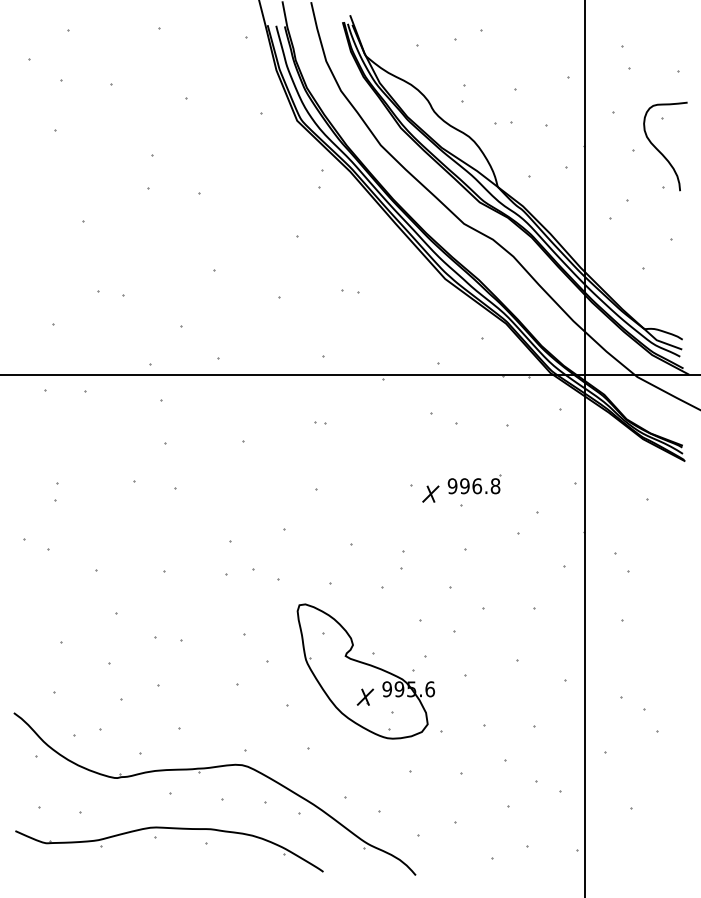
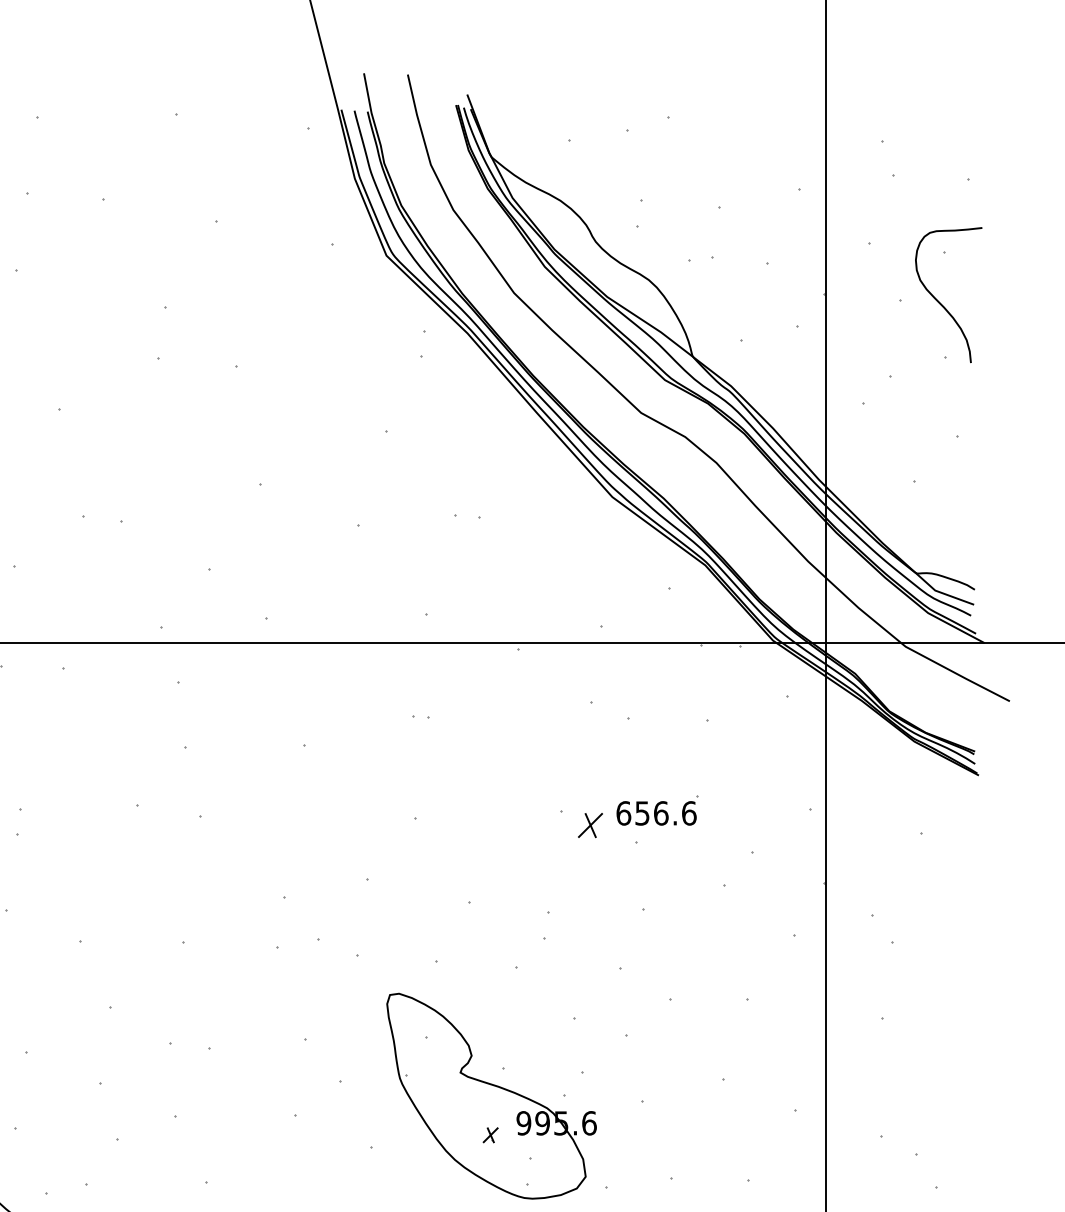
text: (473, 486) -> (655, 813), 996.8 -> 656.6
part: (365, 696) -> (490, 1134), size x0.6

